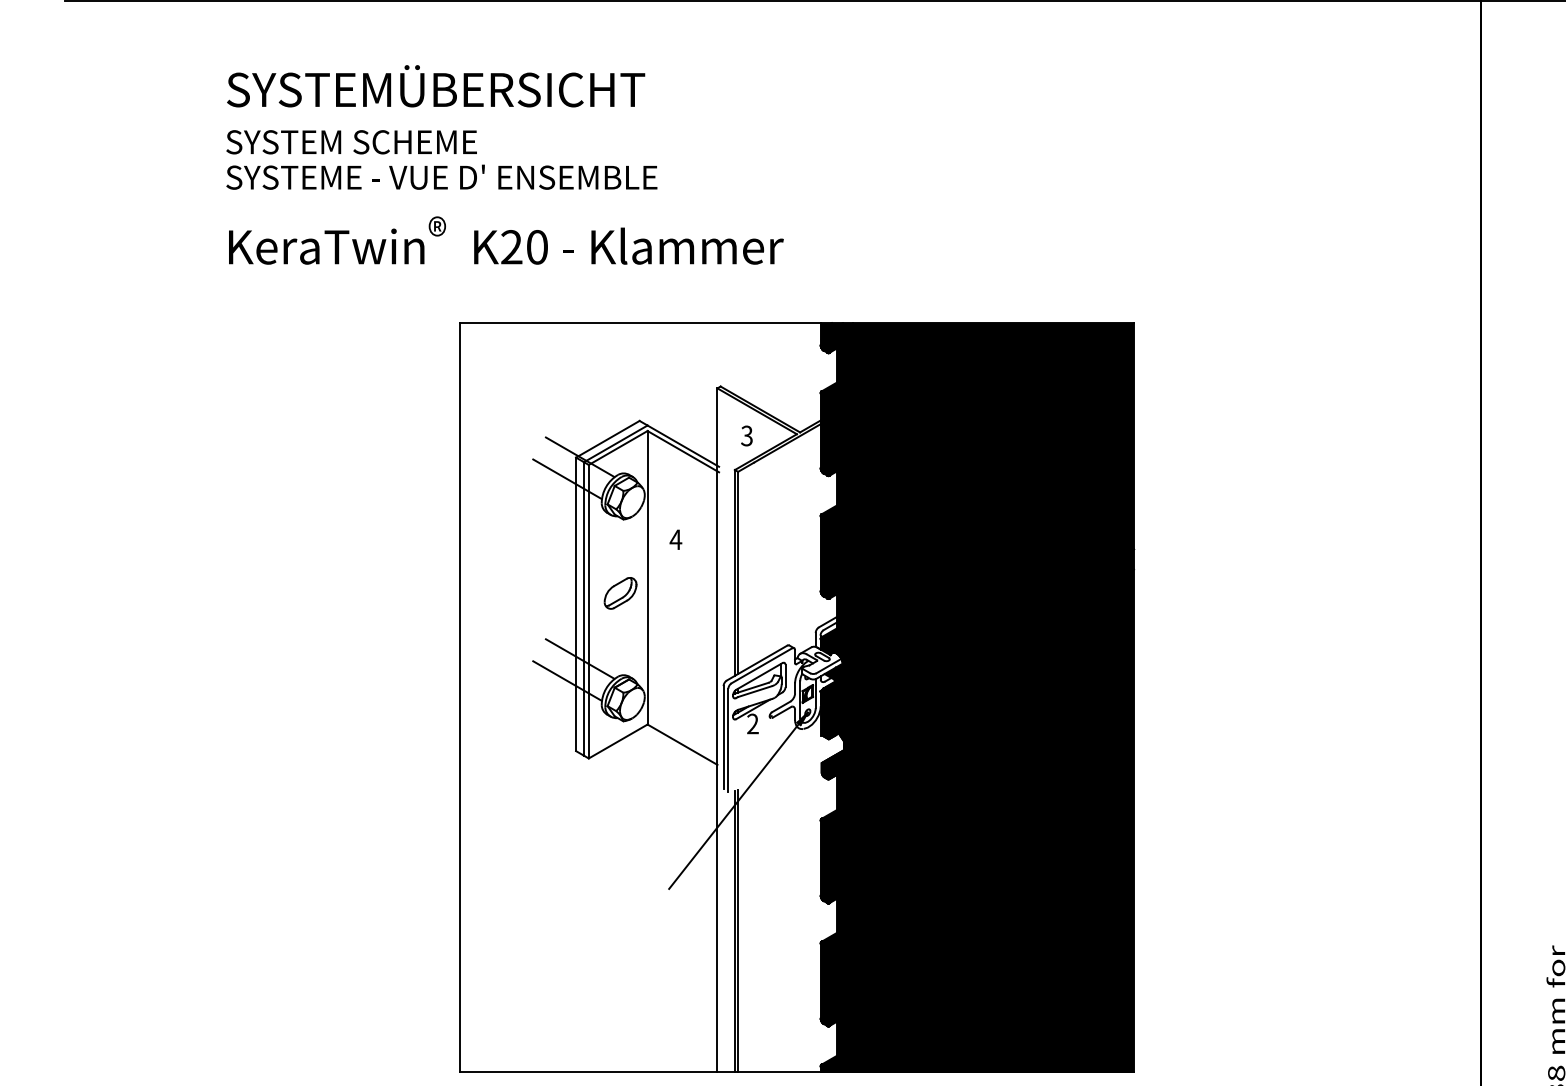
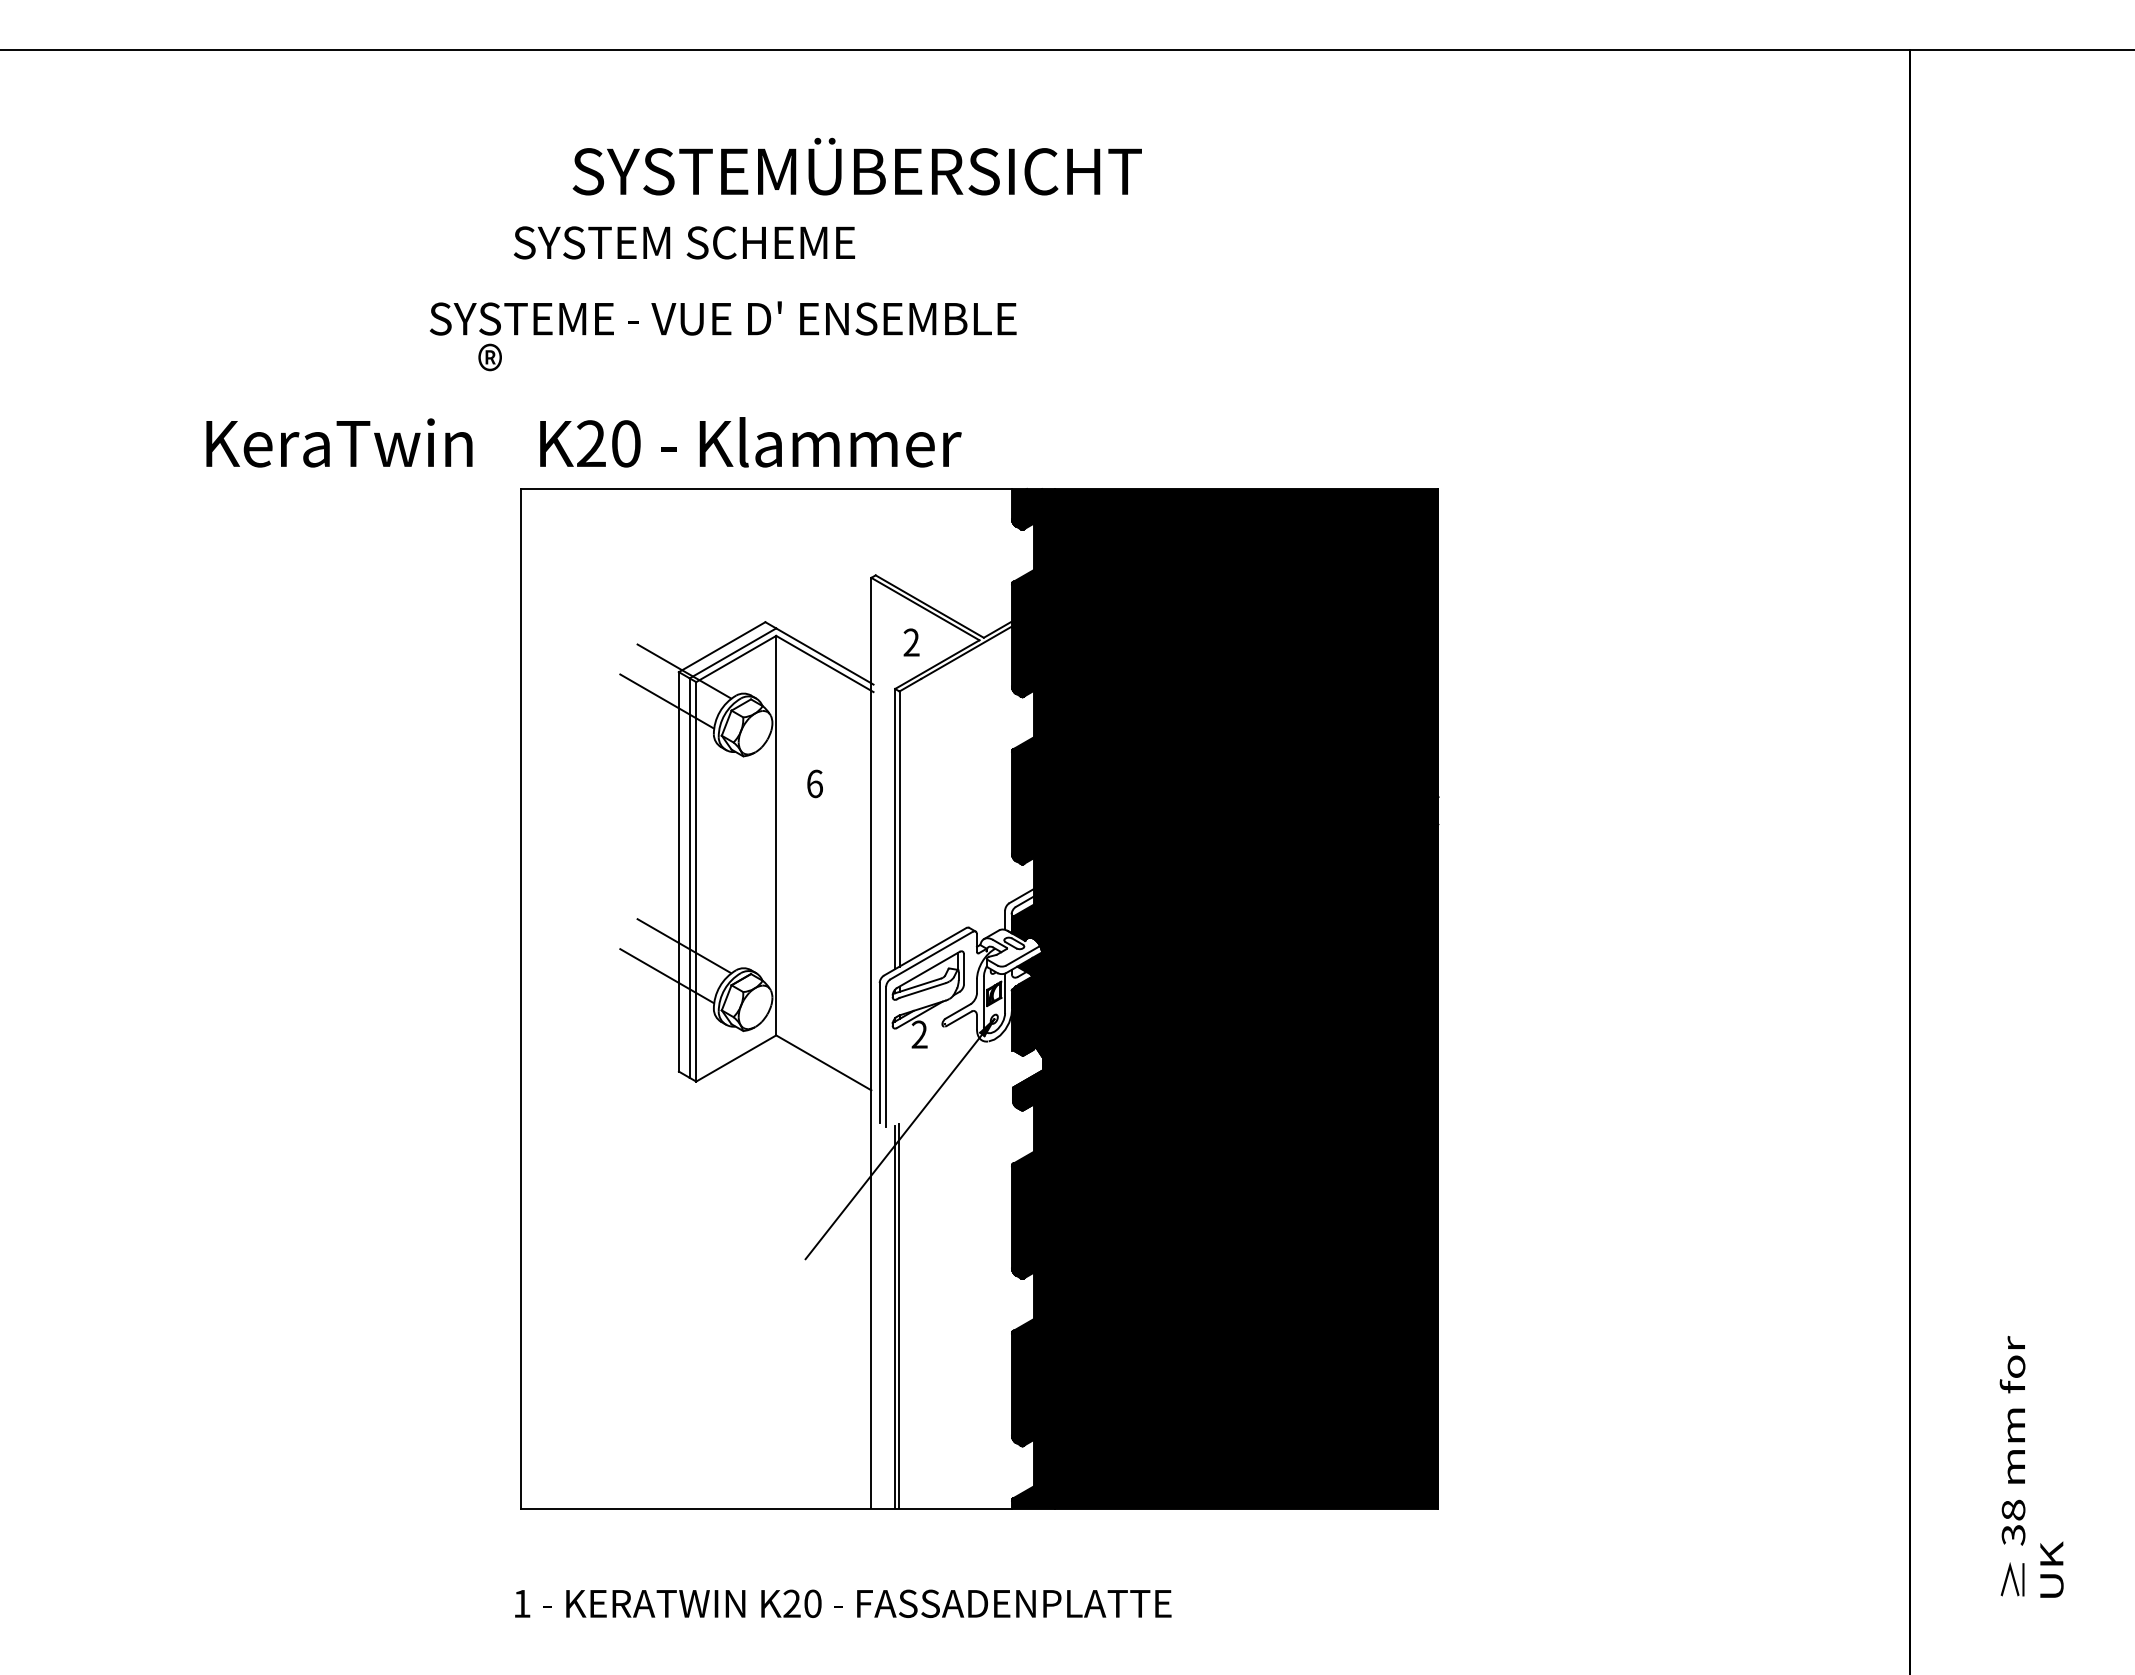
text: (435, 86) -> (856, 166), moved
text: (350, 141) -> (683, 242), moved
text: (442, 177) -> (723, 318), moved
text: (505, 246) -> (583, 442), moved
text: (746, 435) -> (911, 642), 3 -> 2
text: (675, 539) -> (814, 783), 4 -> 6
part: (620, 593) -> (739, 856), removed

